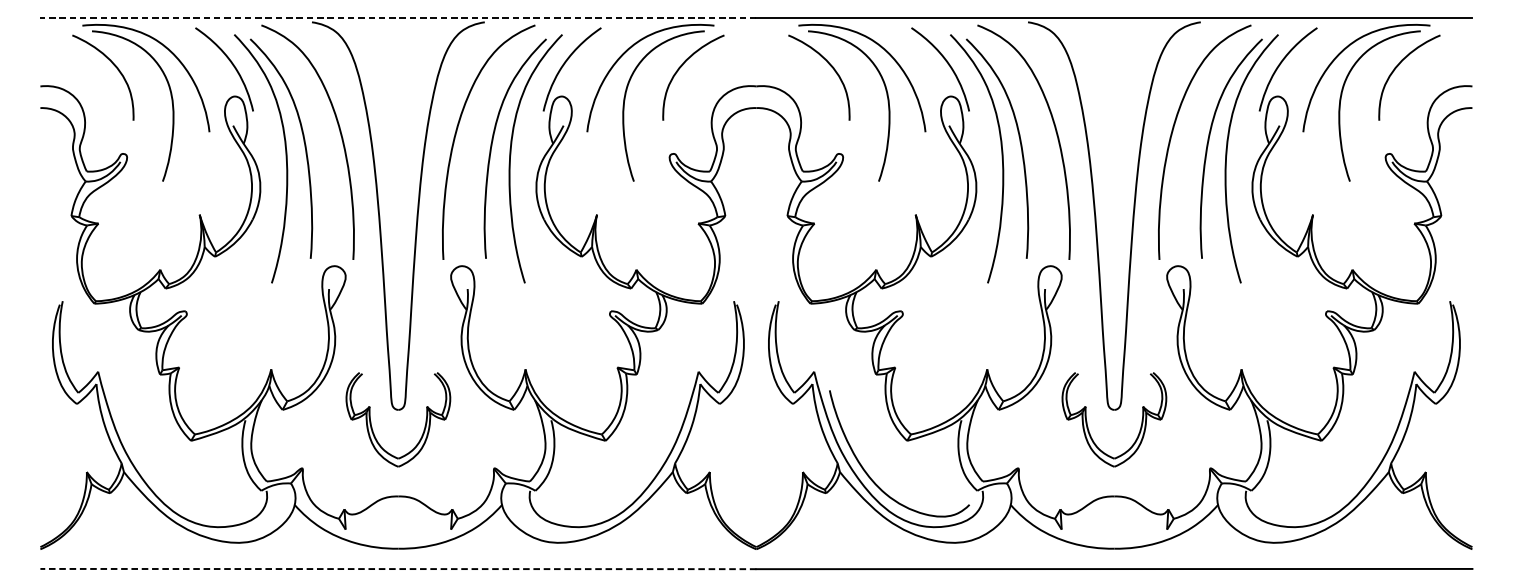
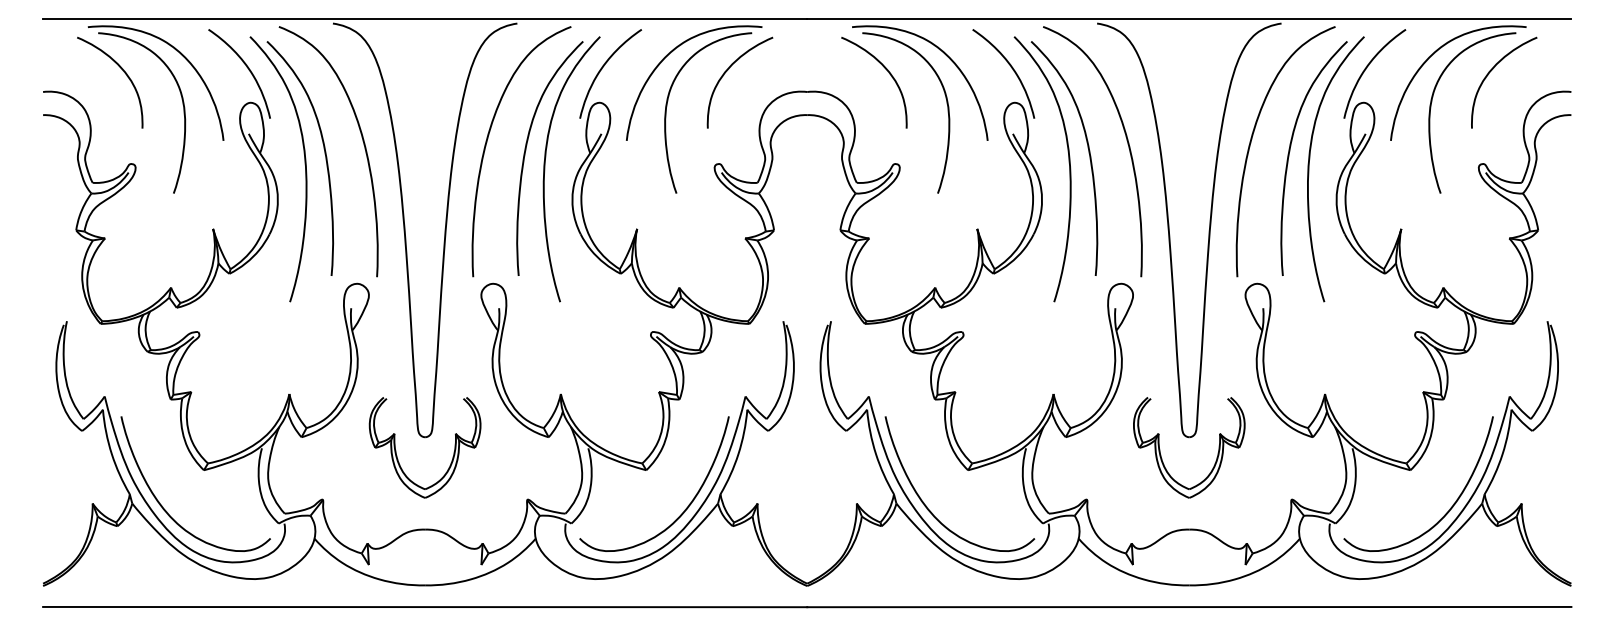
line: (397, 17) -> (424, 18), dashed -> solid
curve: (1359, 475) -> (1450, 507), added
curve: (642, 476) -> (685, 508), added
curve: (156, 479) -> (167, 511), added
line: (397, 569) -> (424, 607), dashed -> solid

